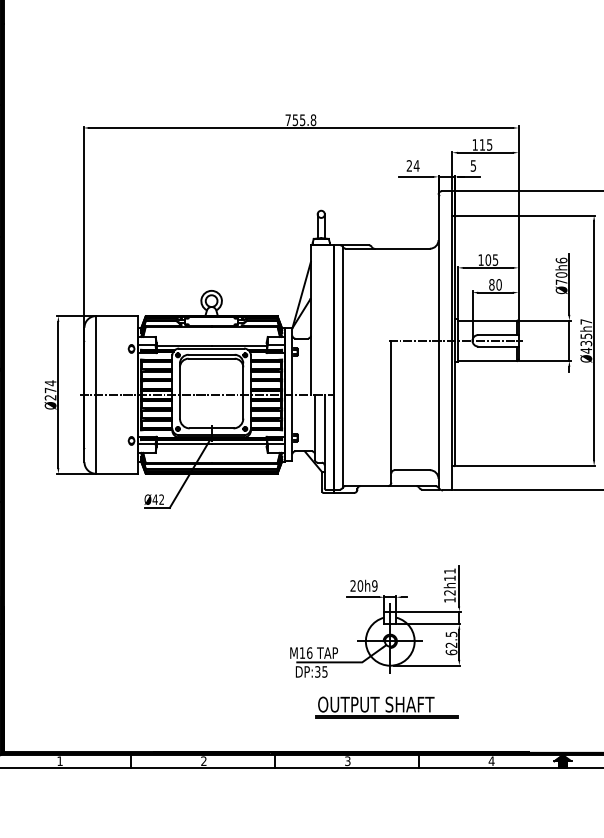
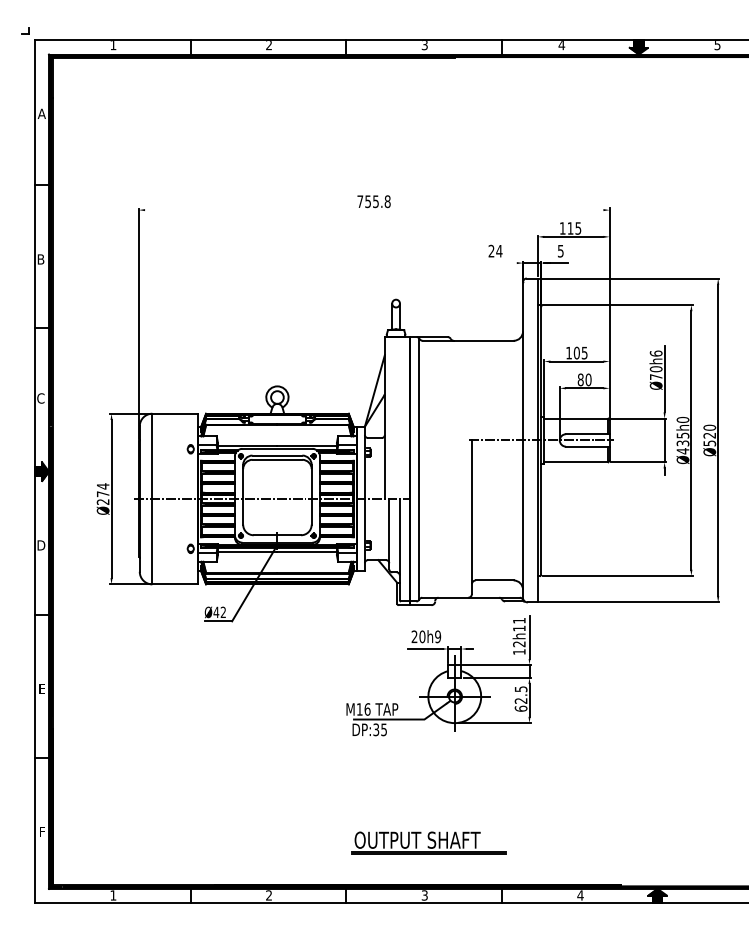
line: (300, 128) -> (373, 210), removed
line: (415, 177) -> (498, 263), removed
text: (585, 321) -> (682, 419), Ø435h7 -> Ø435h0
part: (375, 621) -> (438, 675), moved
part: (386, 706) -> (428, 842), moved

